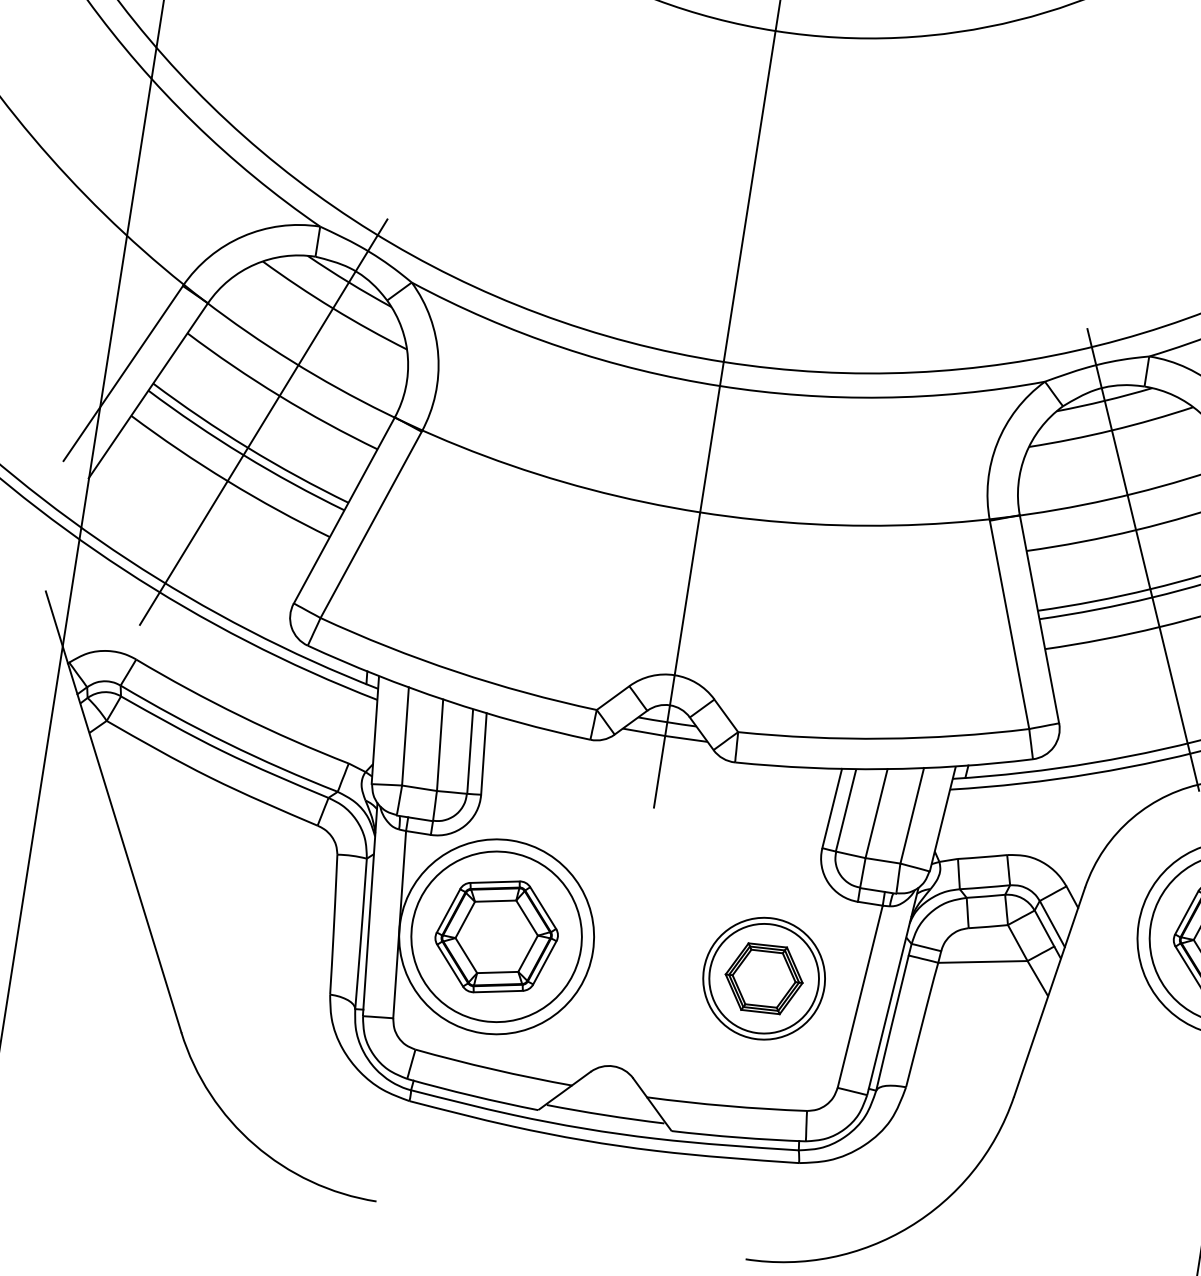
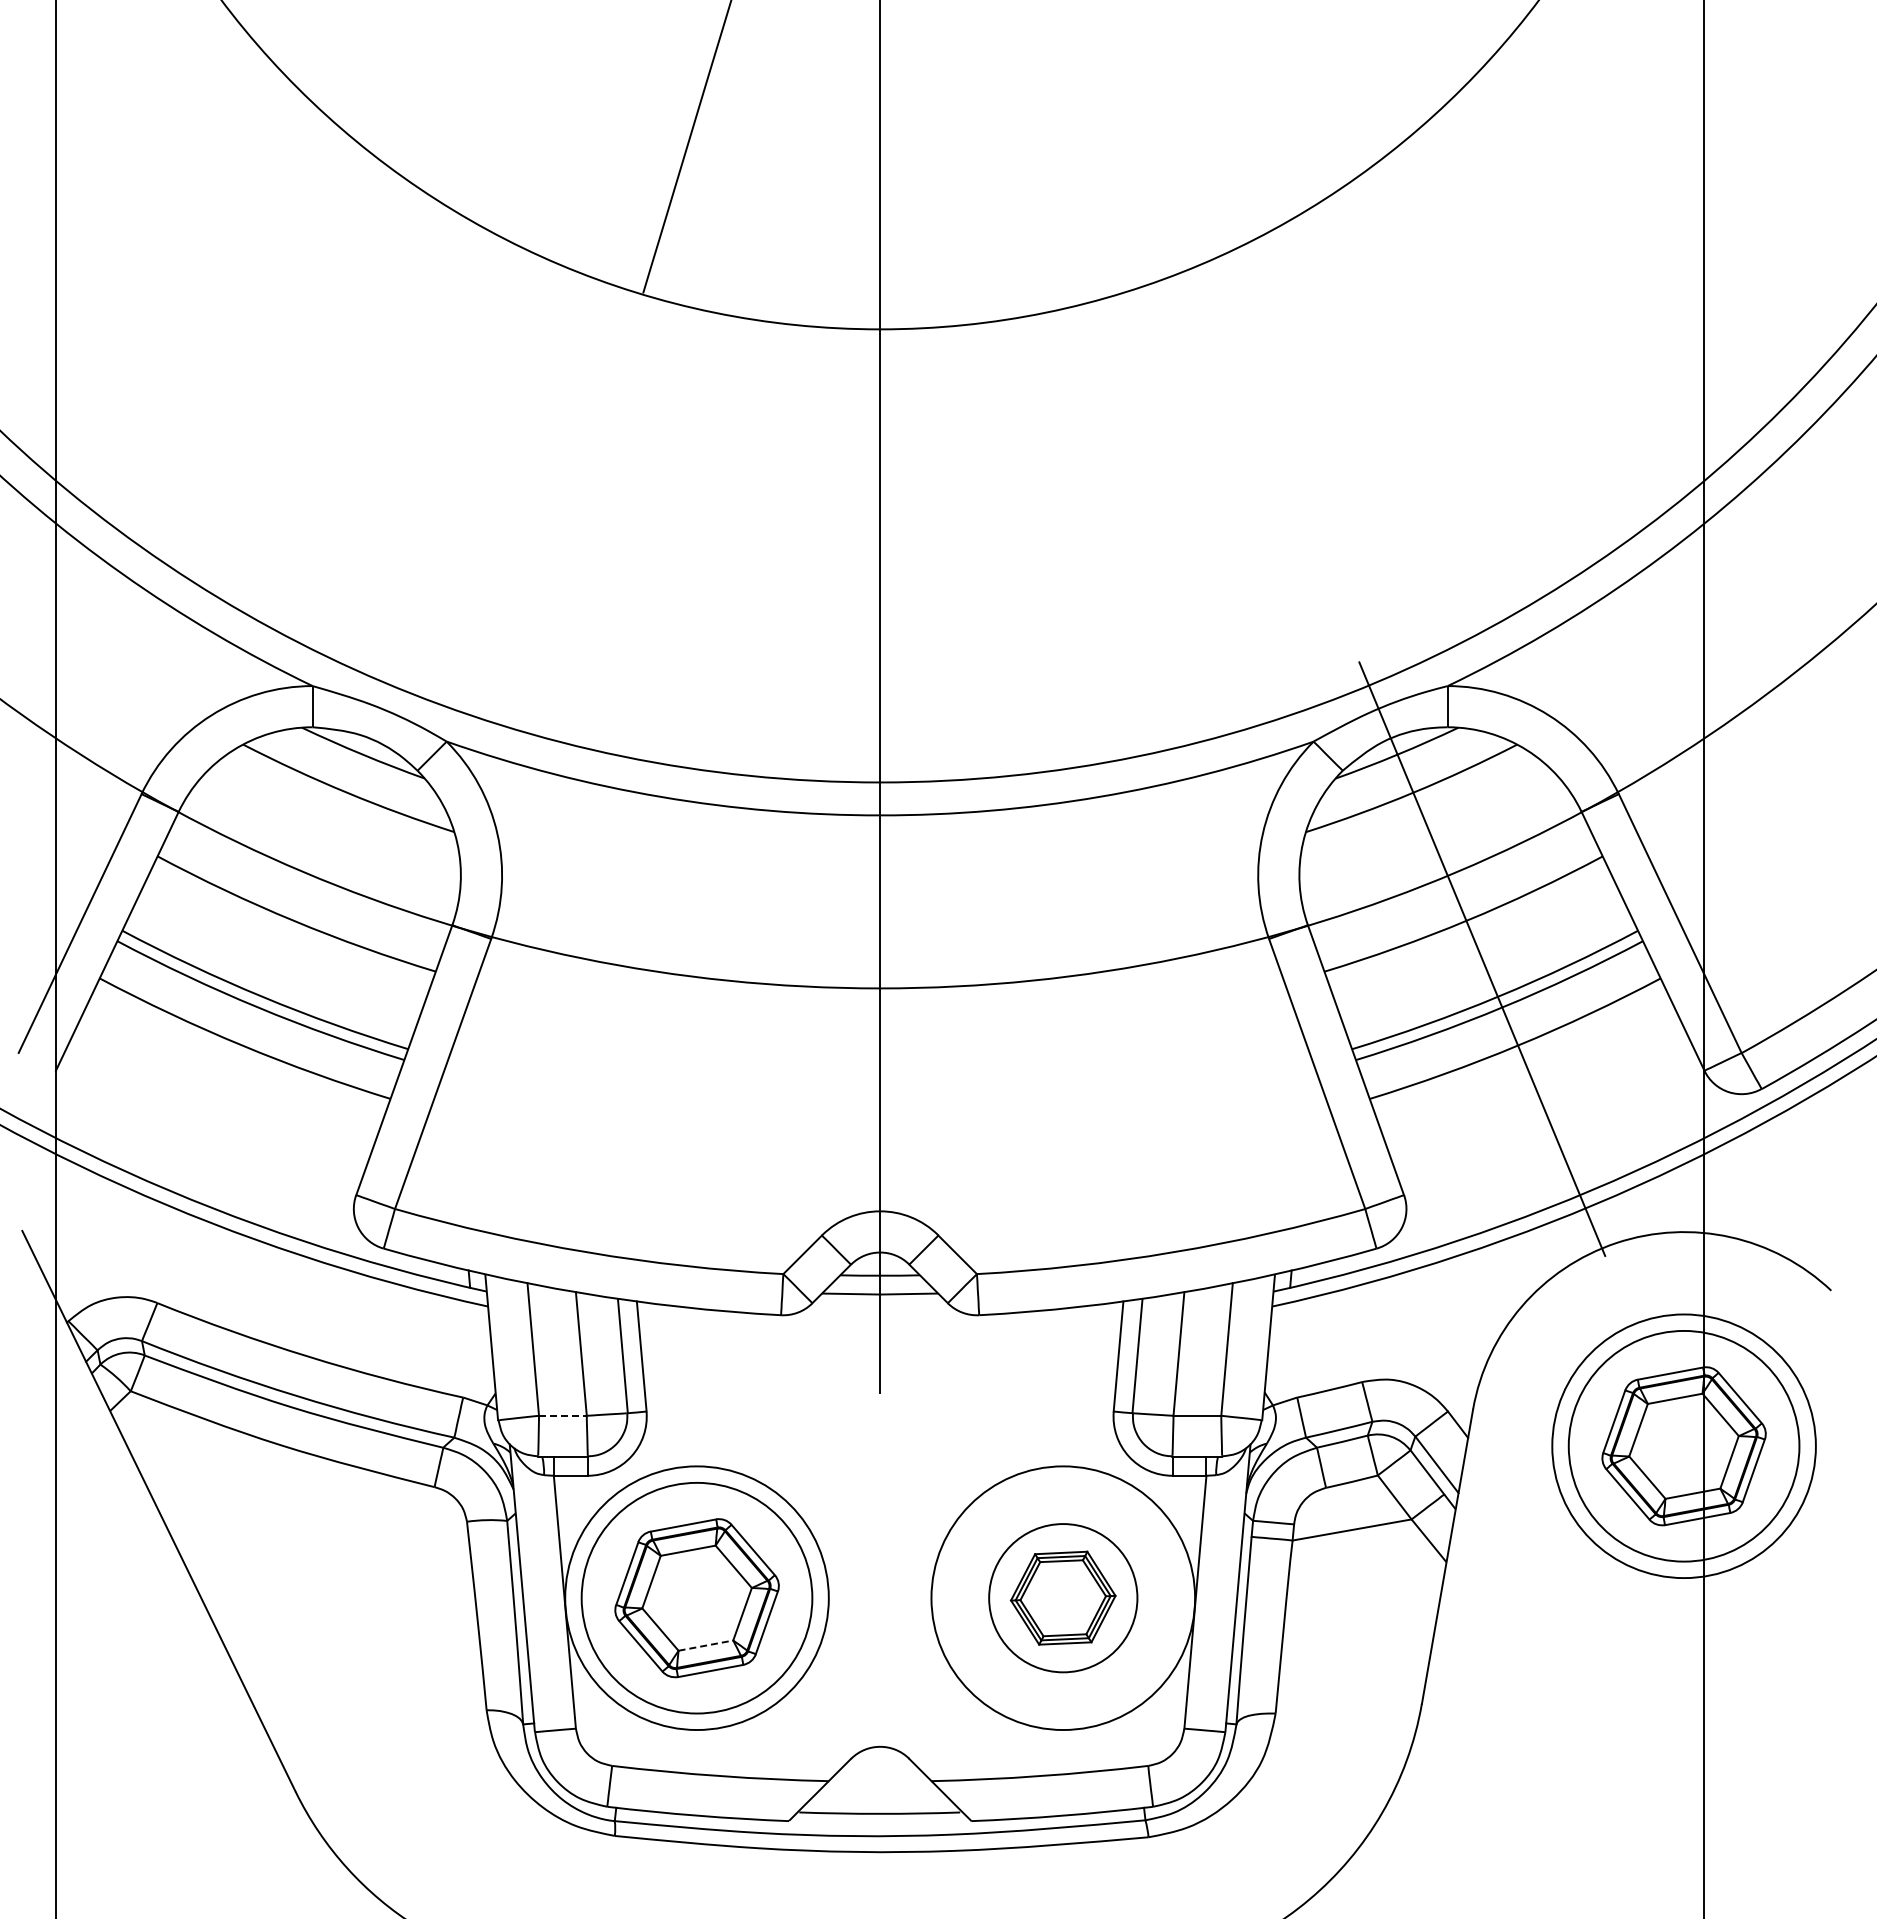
line: (263, 421) -> (277, 958), removed
line: (419, 788) -> (562, 1415), solid -> dashed
line: (497, 972) -> (705, 1645), solid -> dashed
circle: (763, 978) -> (1062, 1597), size x1.6

